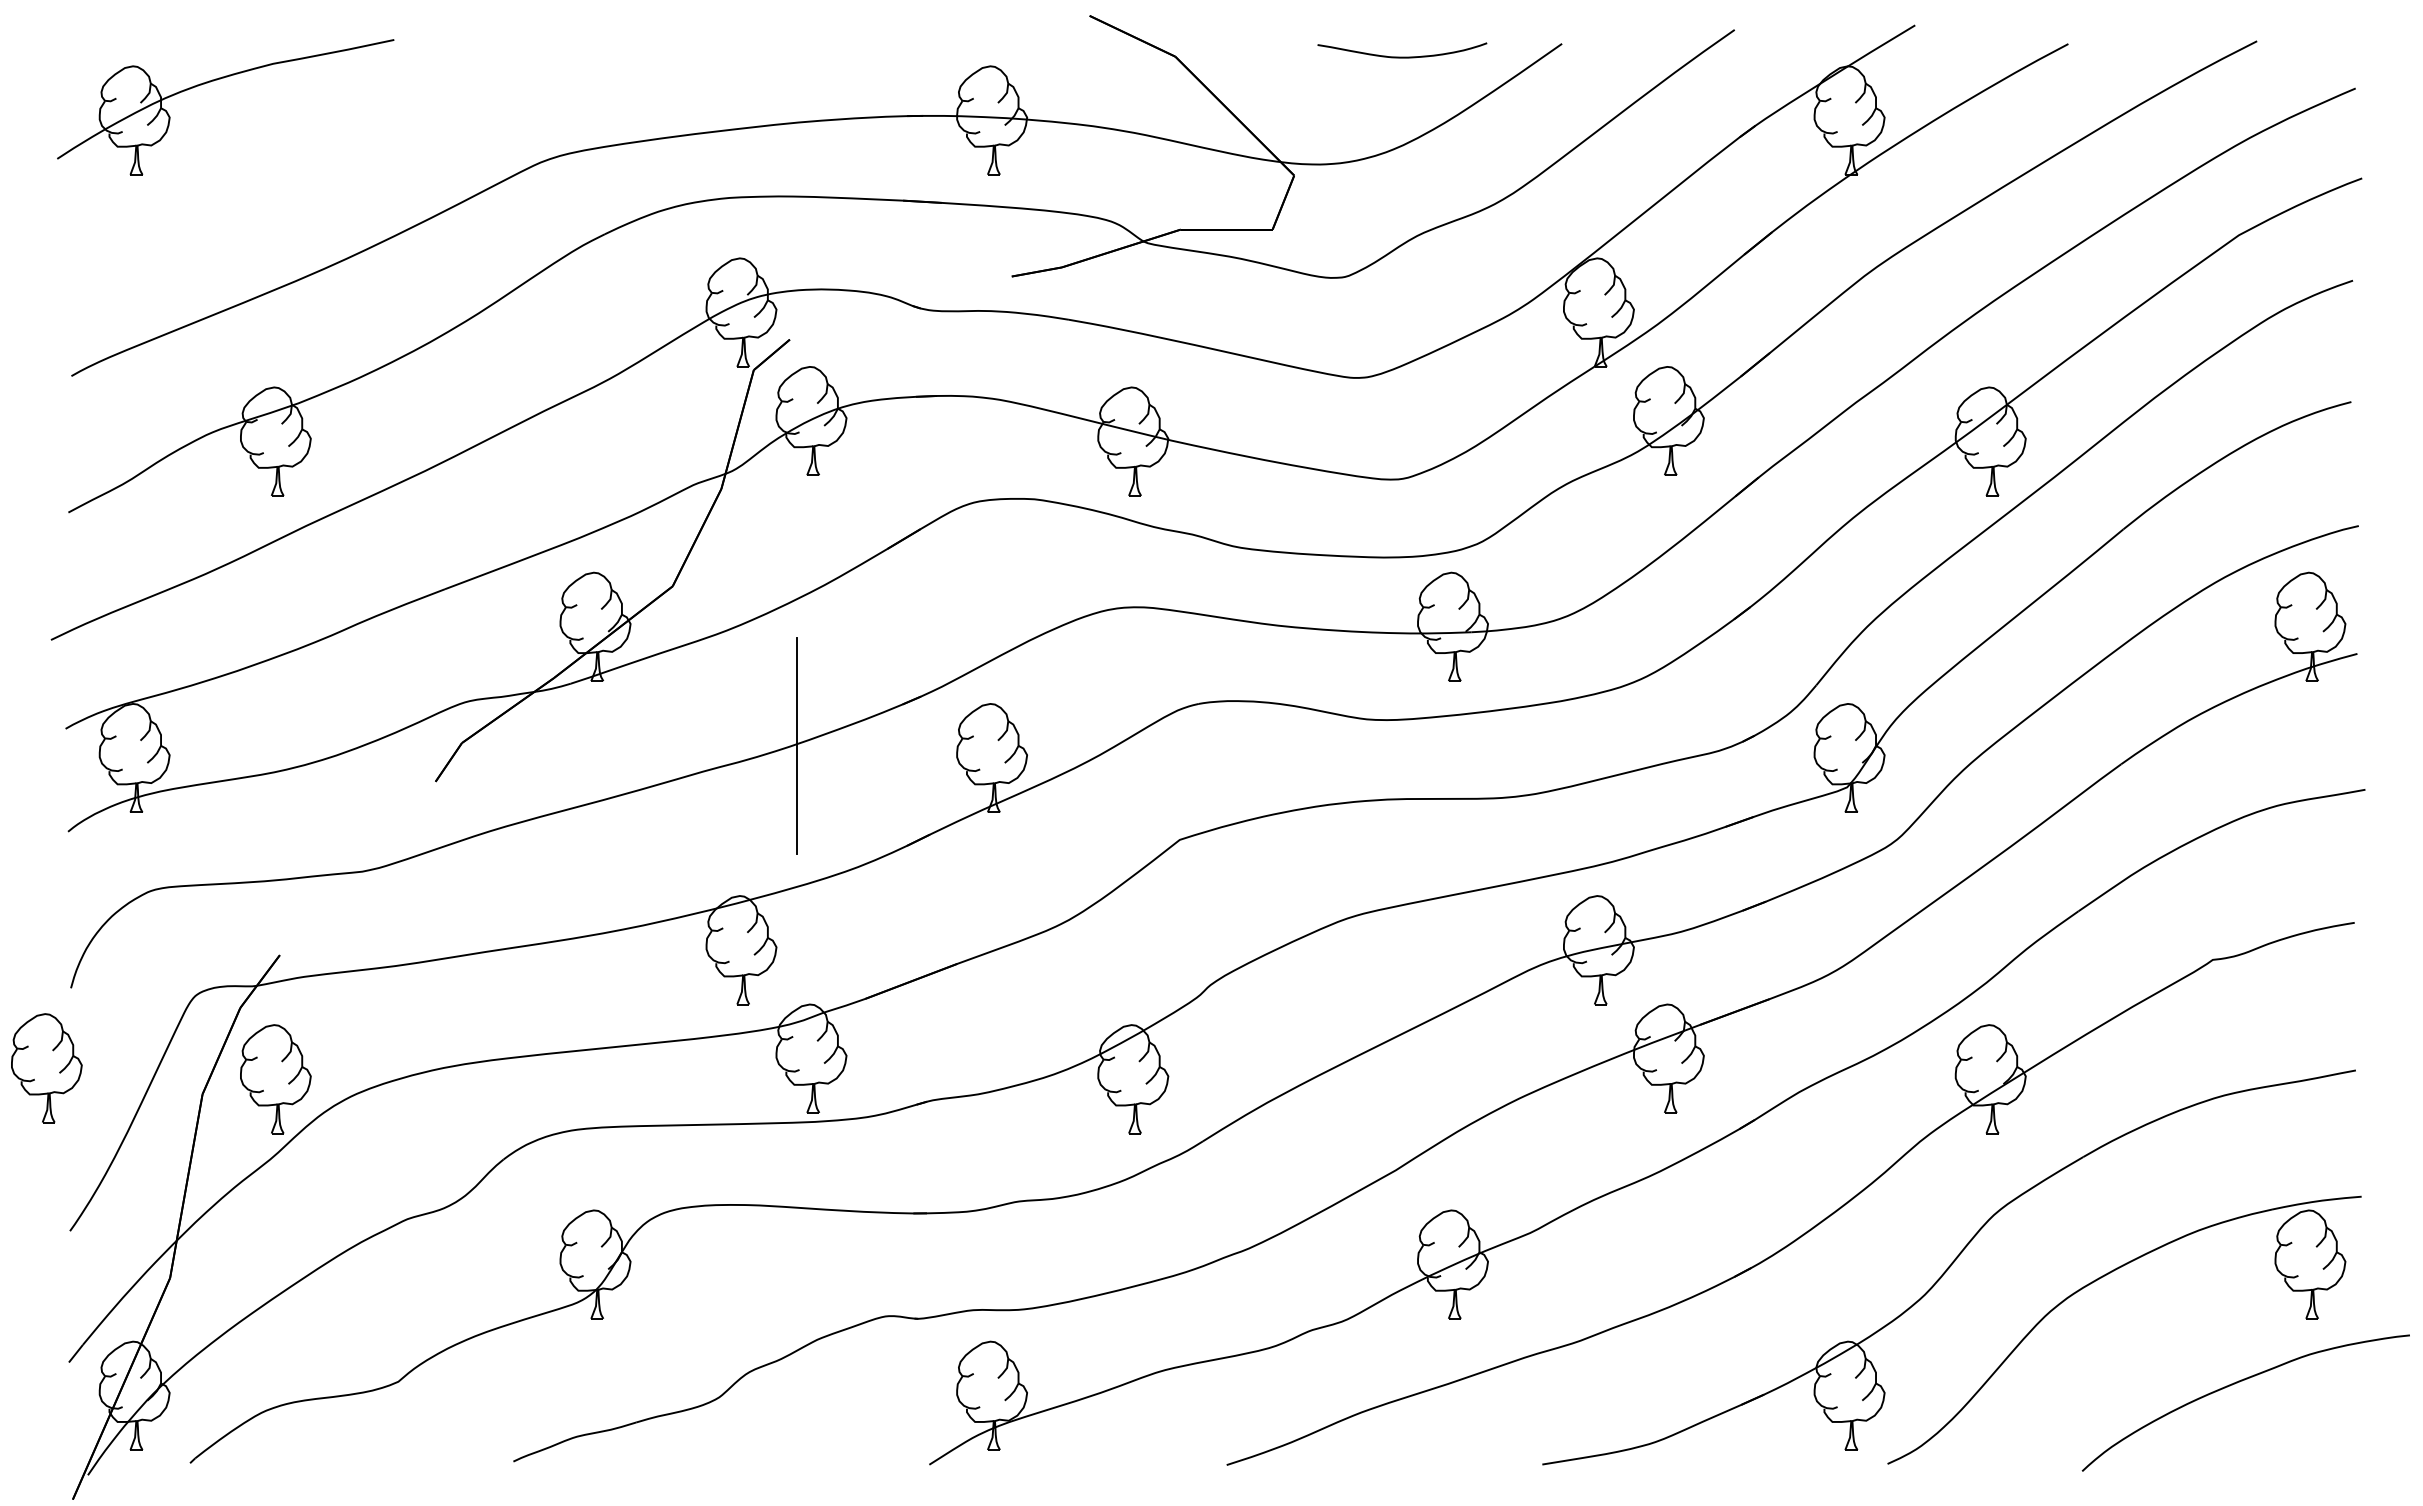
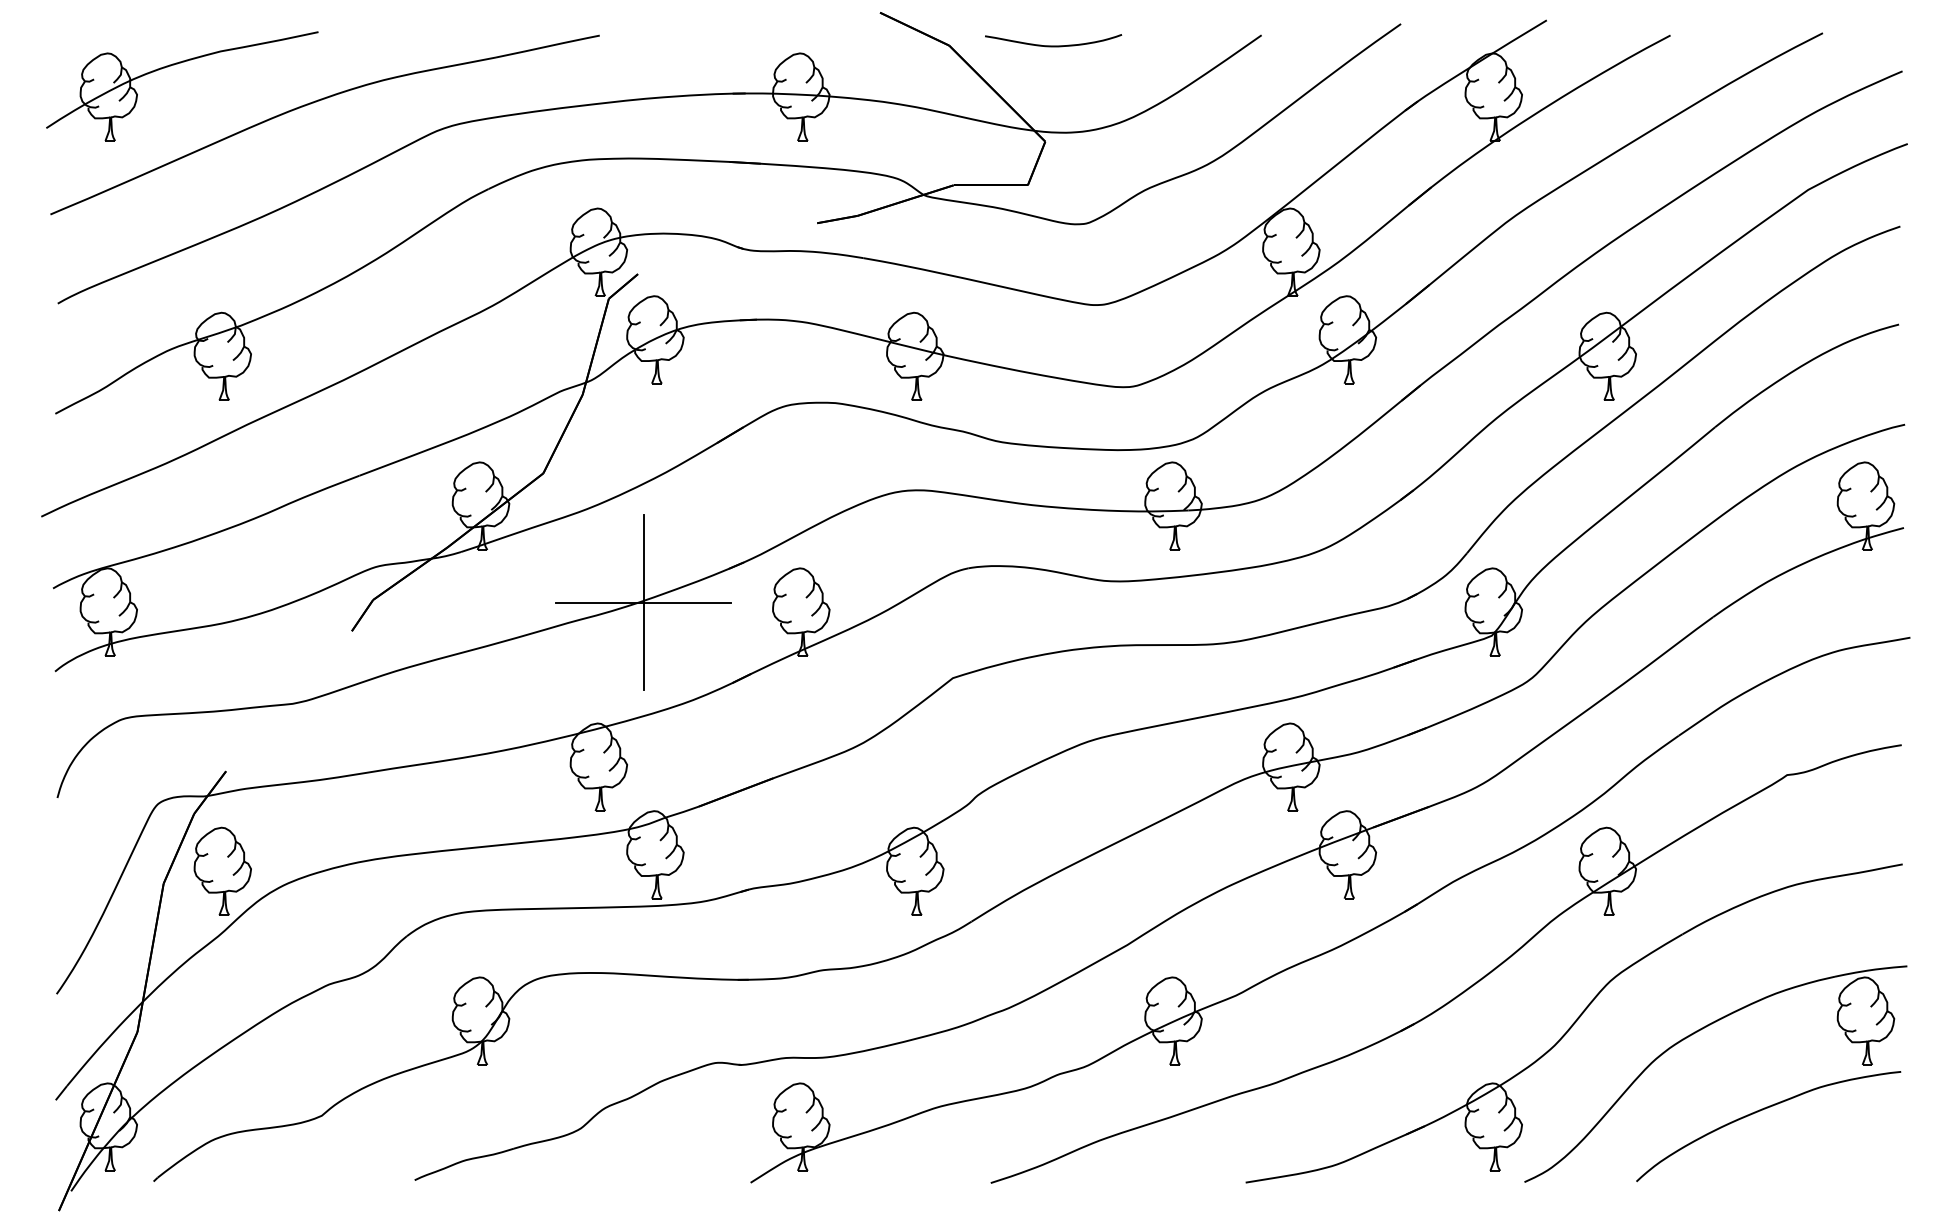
curve: (1402, 56) -> (1053, 45), moved
part: (392, 126) -> (317, 102), added
line: (796, 746) -> (643, 602), added
part: (46, 1068) -> (37, 862), removed
curve: (2237, 1383) -> (1761, 1110), moved

